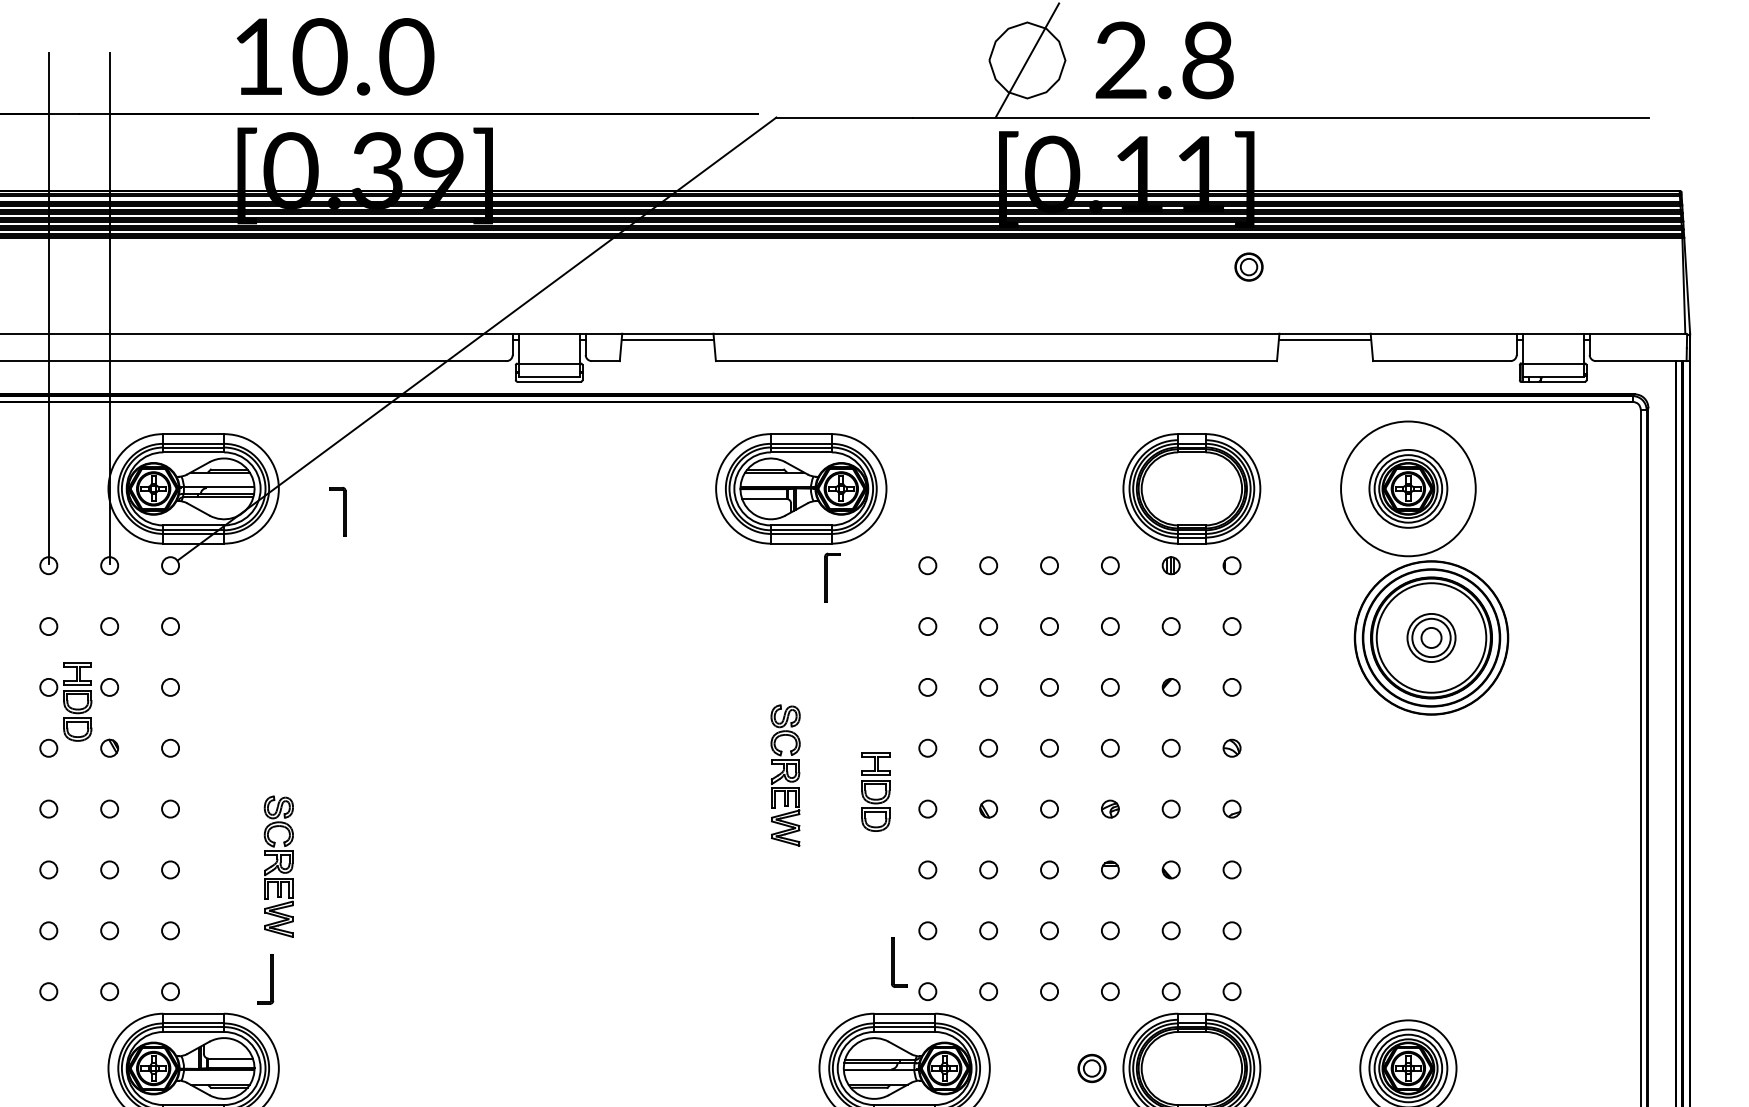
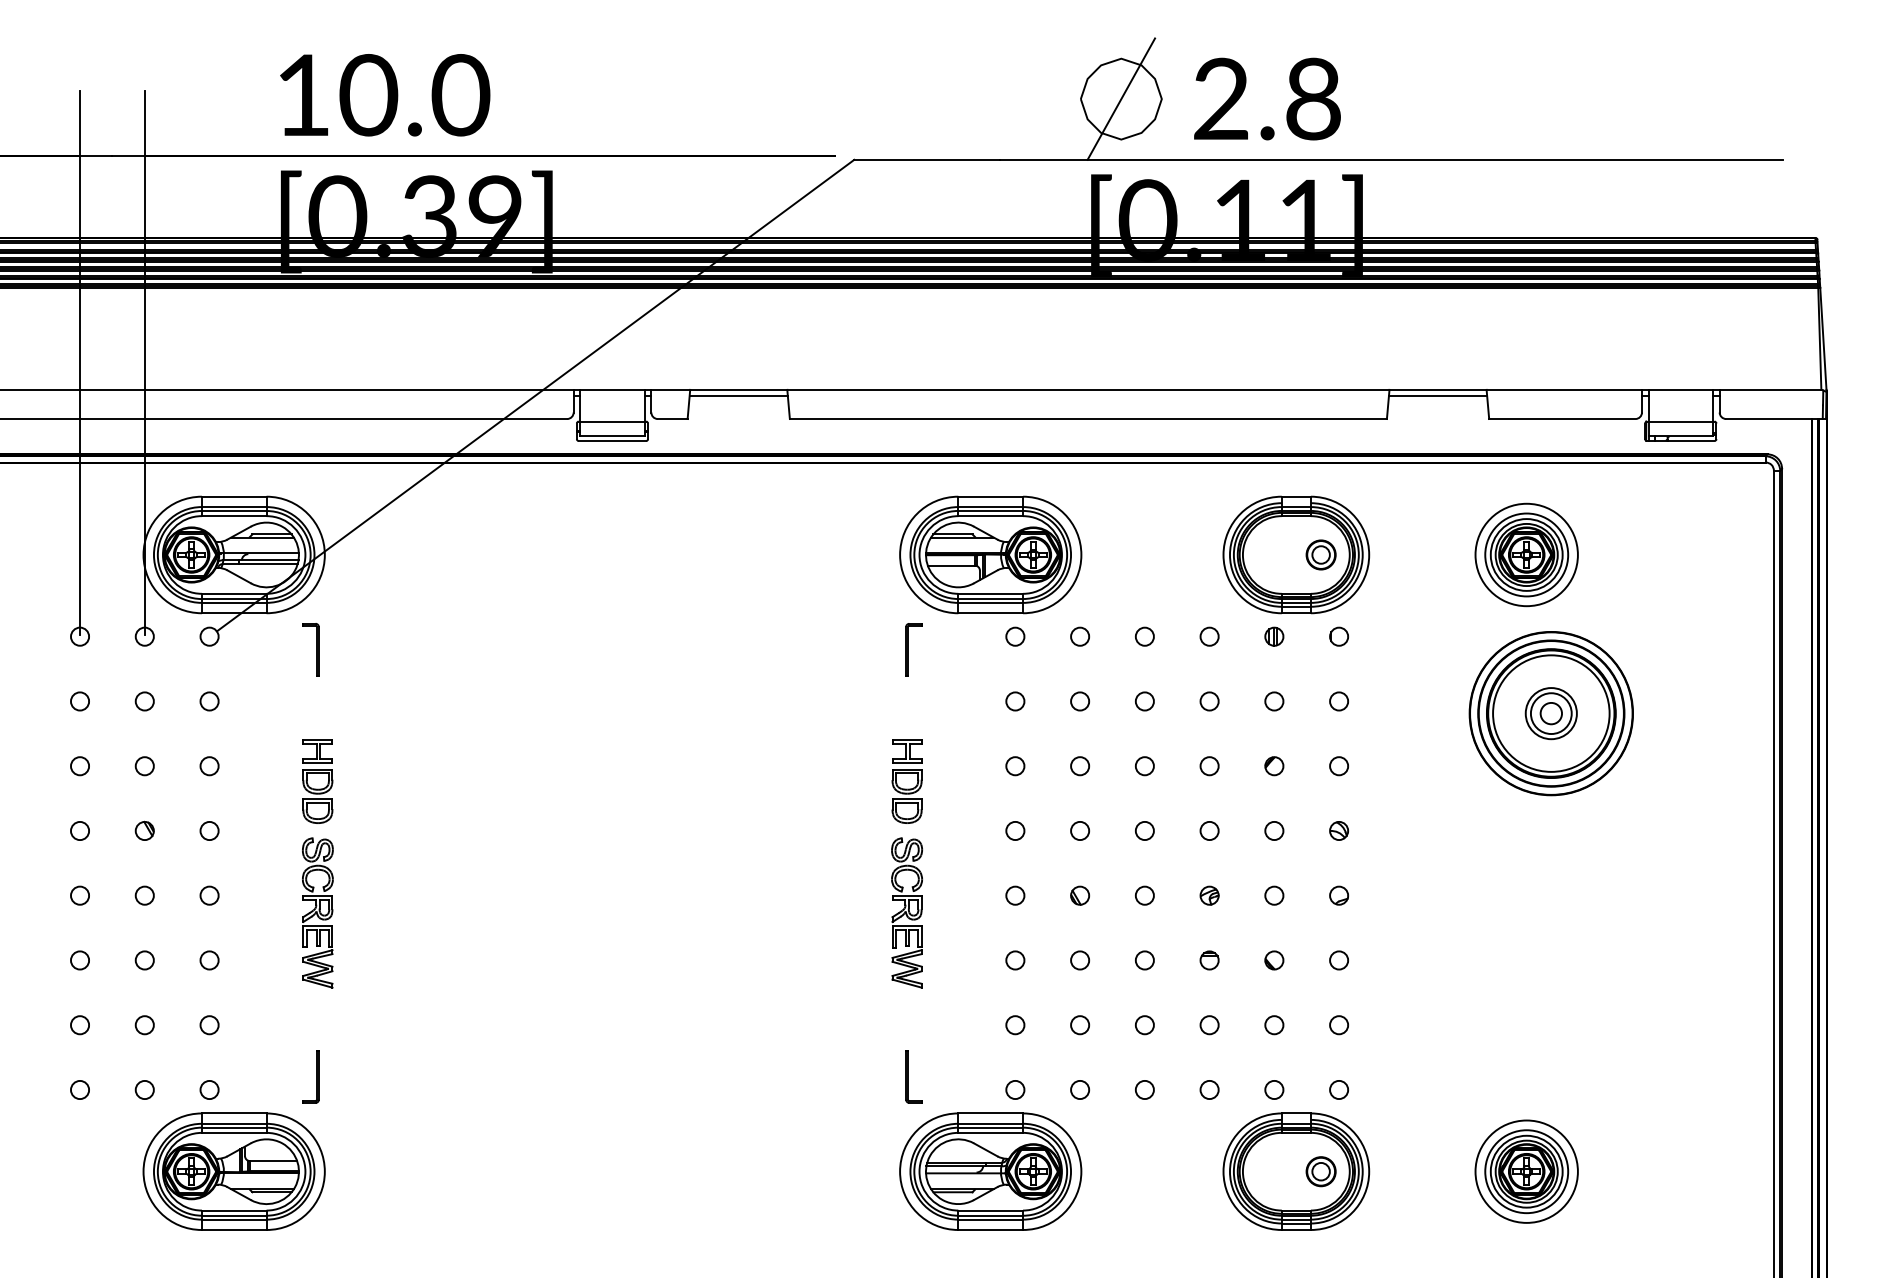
part: (1248, 266) -> (1320, 554), moved
part: (801, 488) -> (990, 554), moved
circle: (1408, 488) -> (1526, 554), size x0.71
part: (337, 511) -> (310, 649), moved
part: (77, 701) -> (317, 781), moved
part: (785, 775) -> (906, 912), moved
part: (875, 791) -> (906, 781), moved
part: (278, 866) -> (317, 912), moved
part: (898, 962) -> (913, 1076), moved
part: (1091, 1068) -> (1320, 1171), moved

